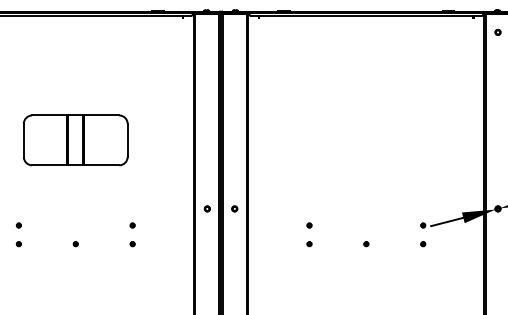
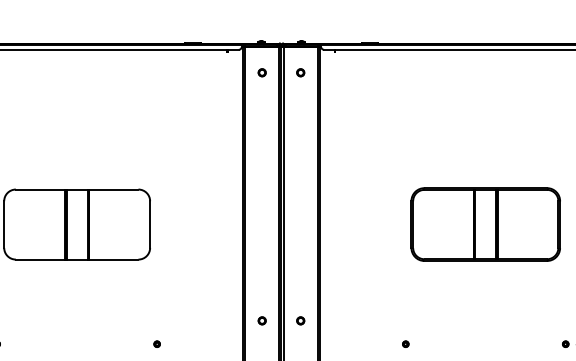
part: (206, 32) -> (260, 72), added
part: (234, 32) -> (300, 72), added
part: (366, 140) -> (485, 224), added

